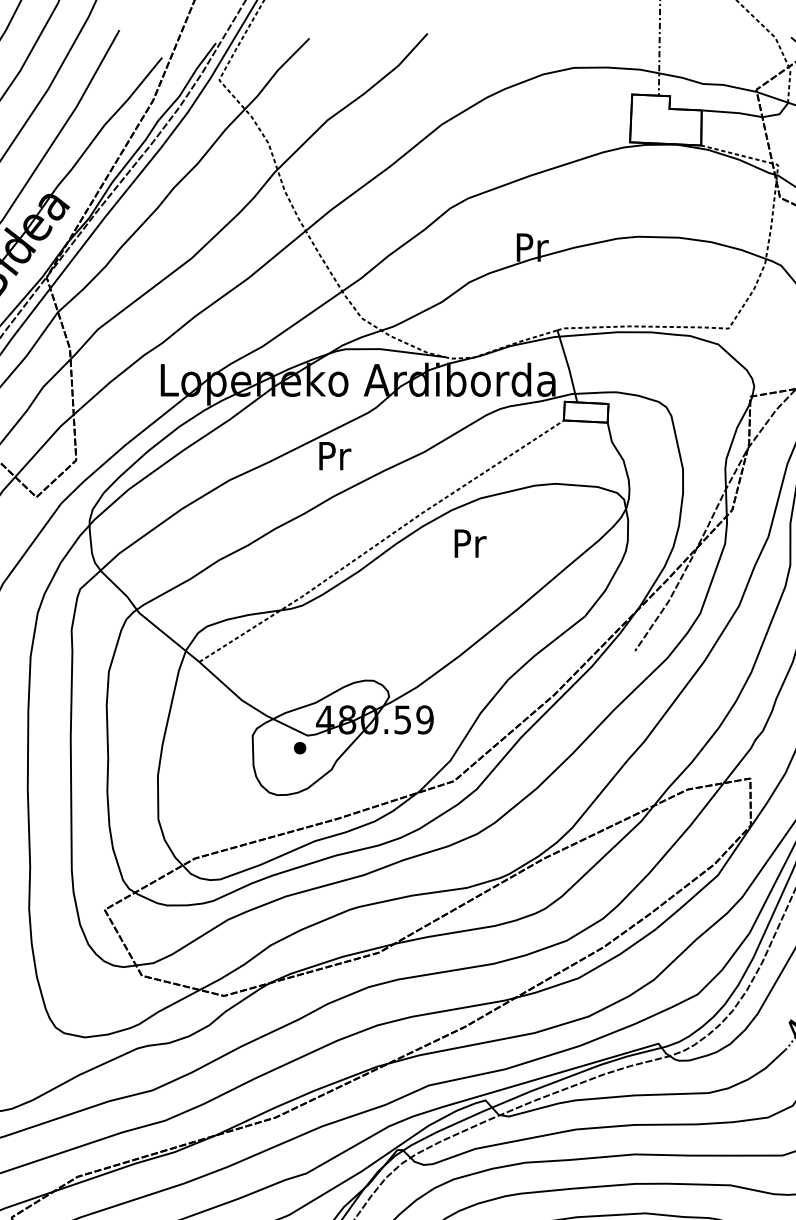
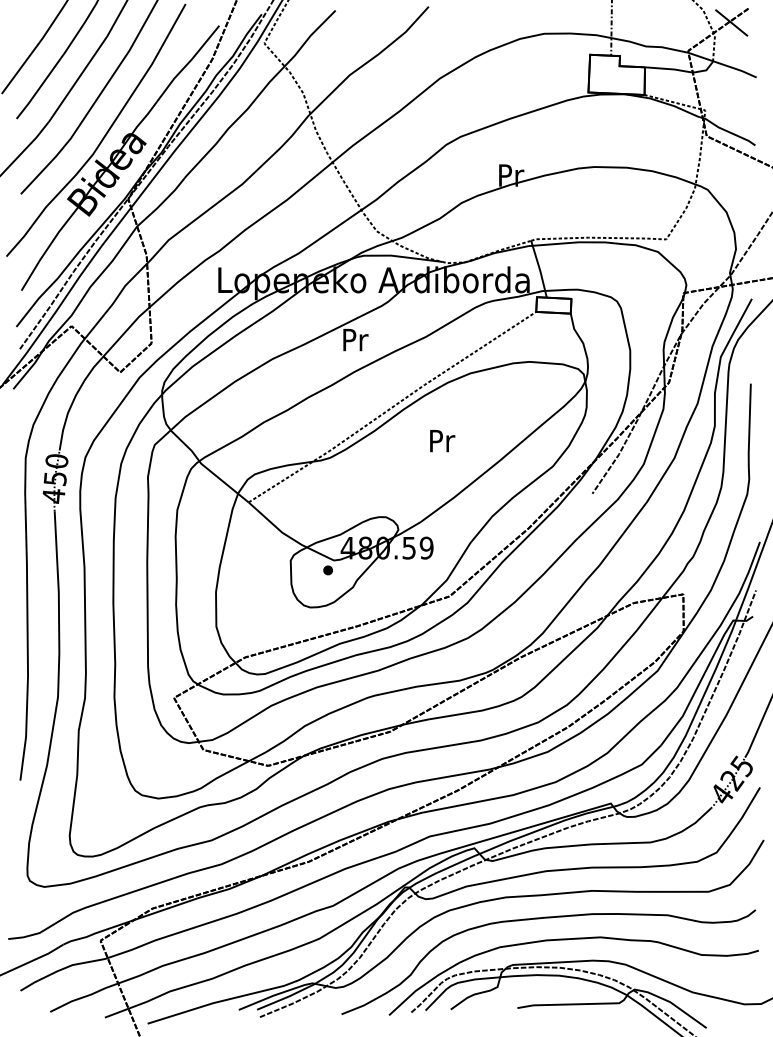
text: (470, 544) -> (442, 441), moved

